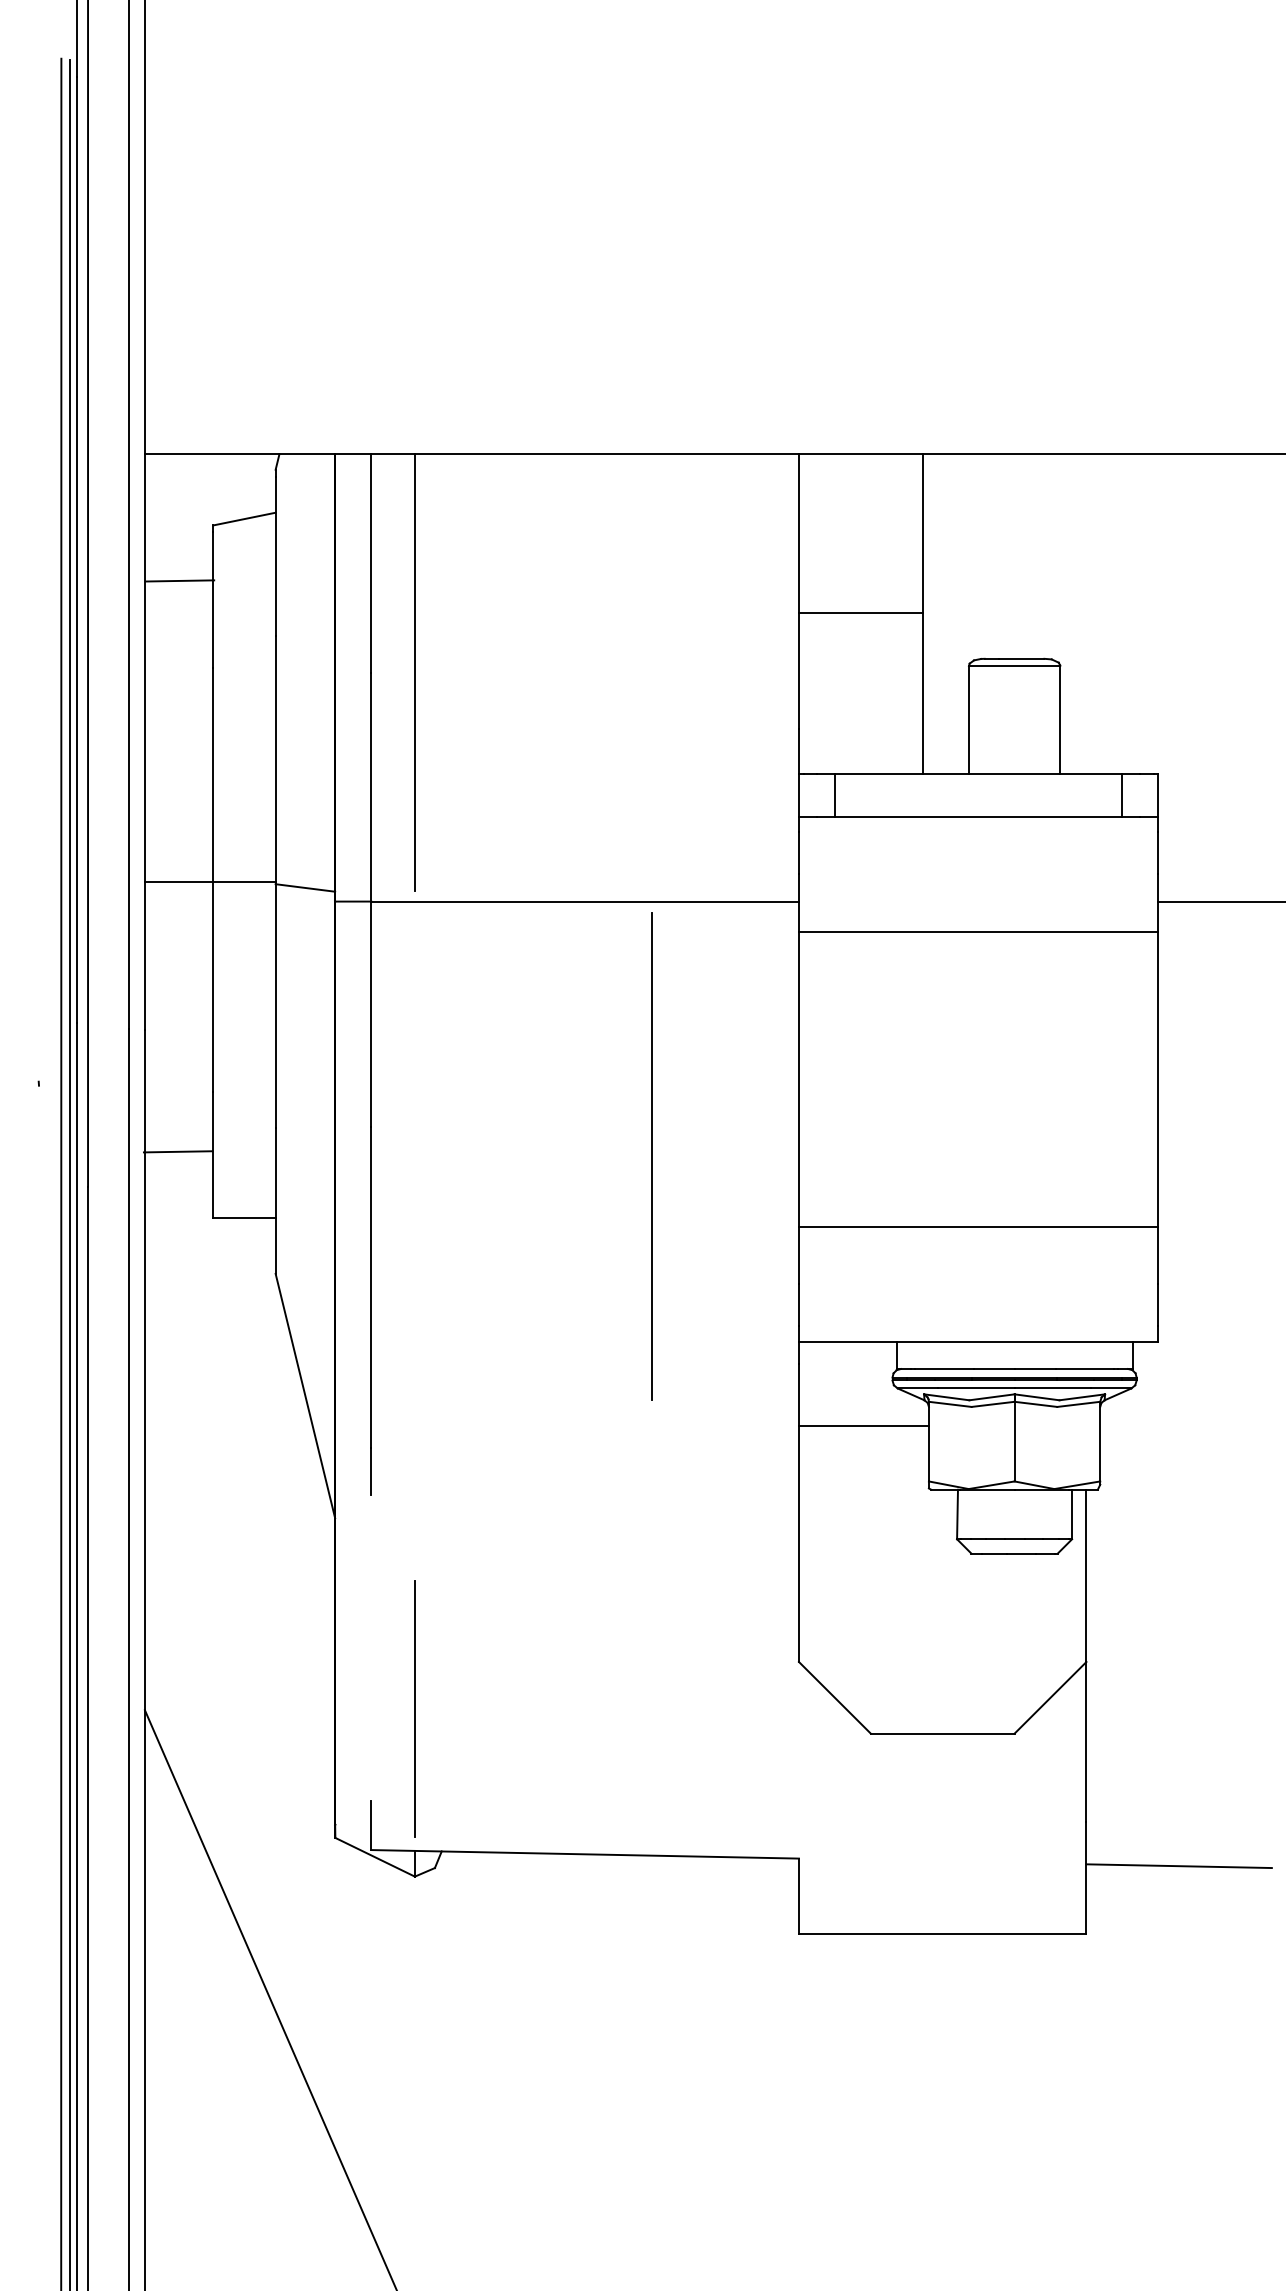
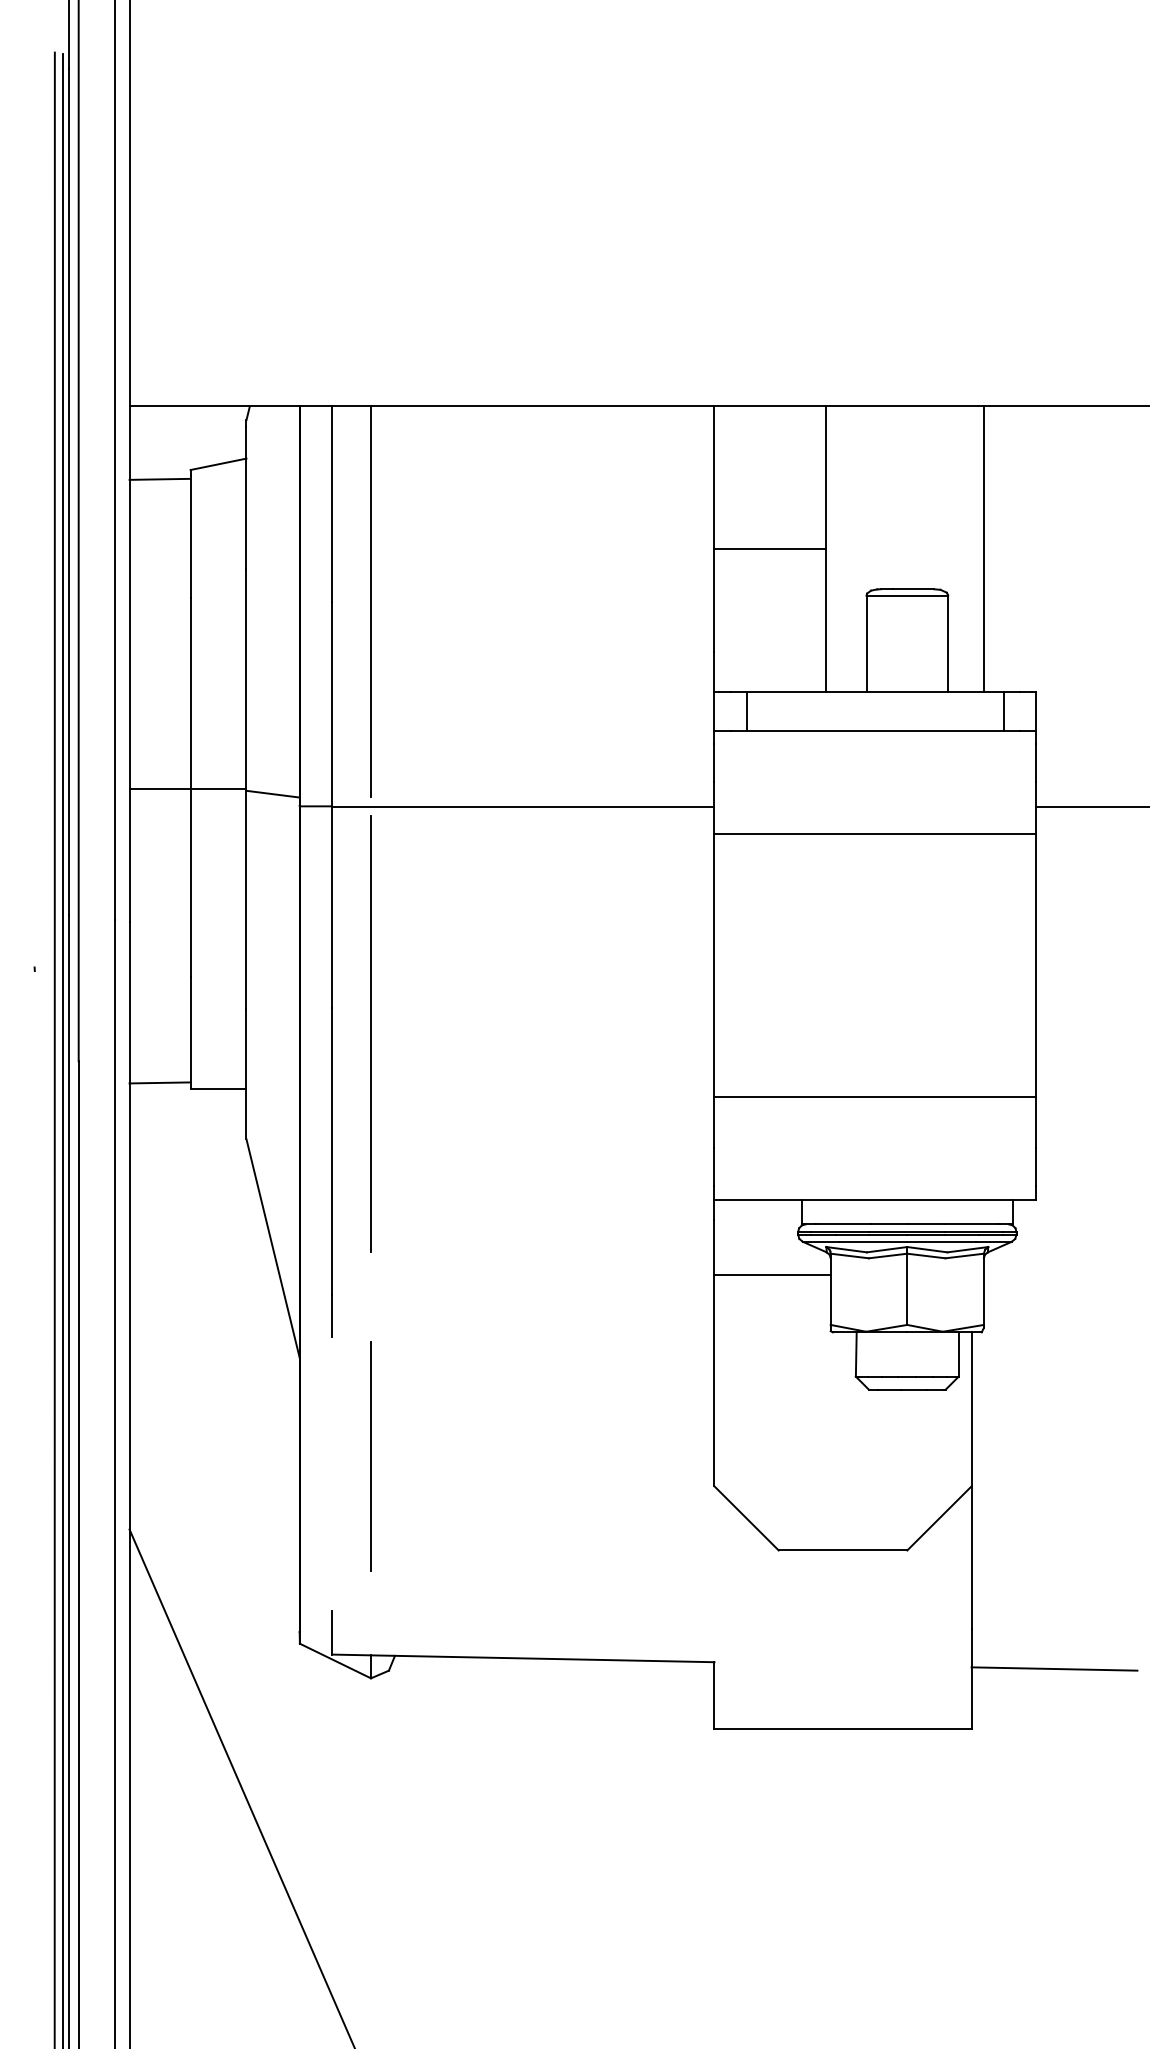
line: (179, 580) -> (159, 478), moved
line: (1100, 613) -> (984, 548), added
line: (177, 1151) -> (159, 1082), moved
line: (651, 1156) -> (370, 1034), moved
line: (414, 1708) -> (370, 1456), moved

